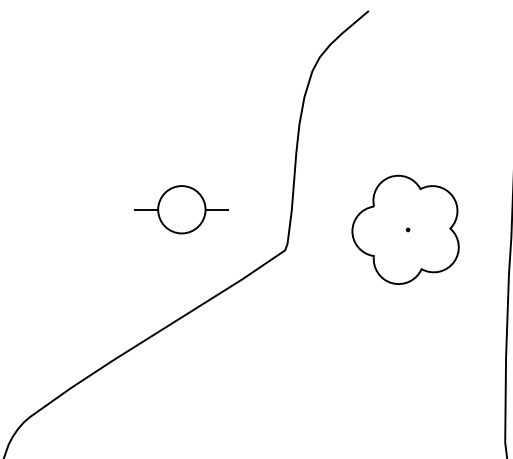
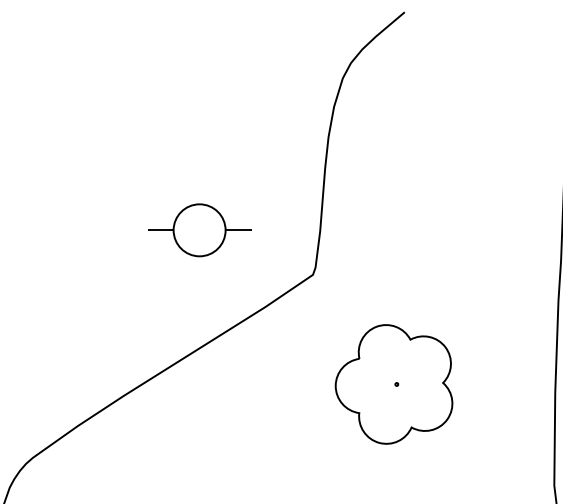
part: (405, 229) -> (393, 384), moved

